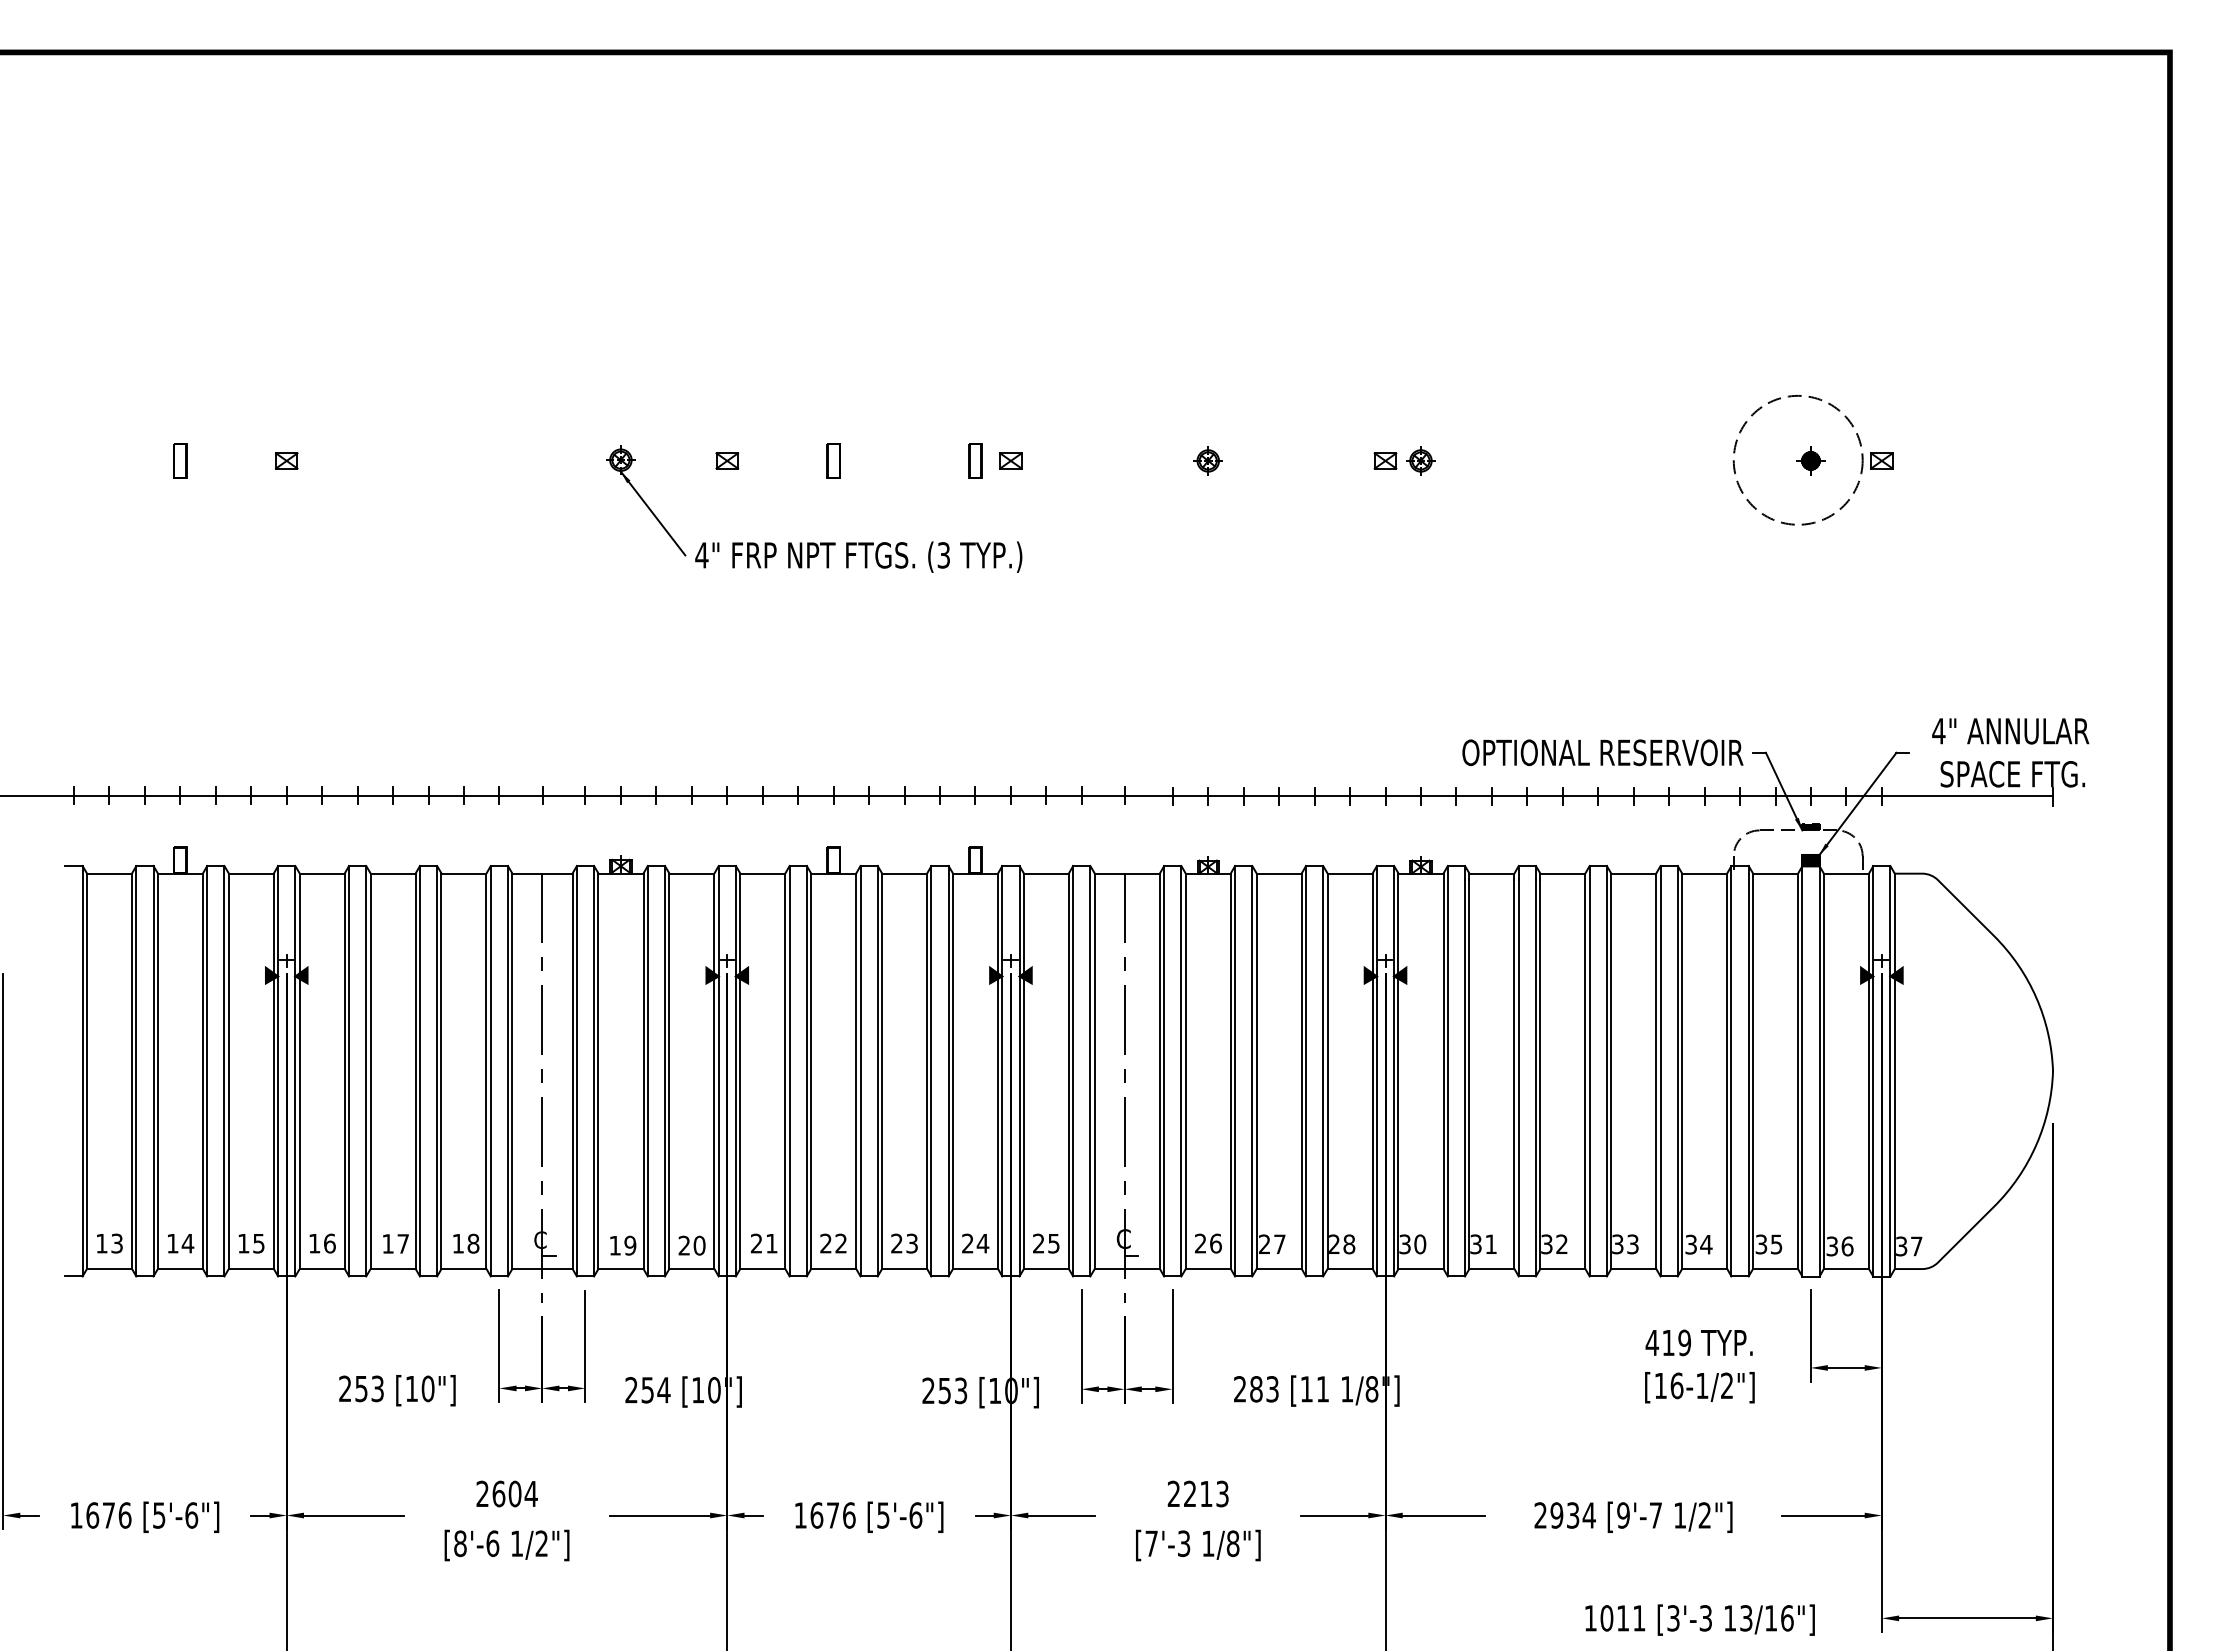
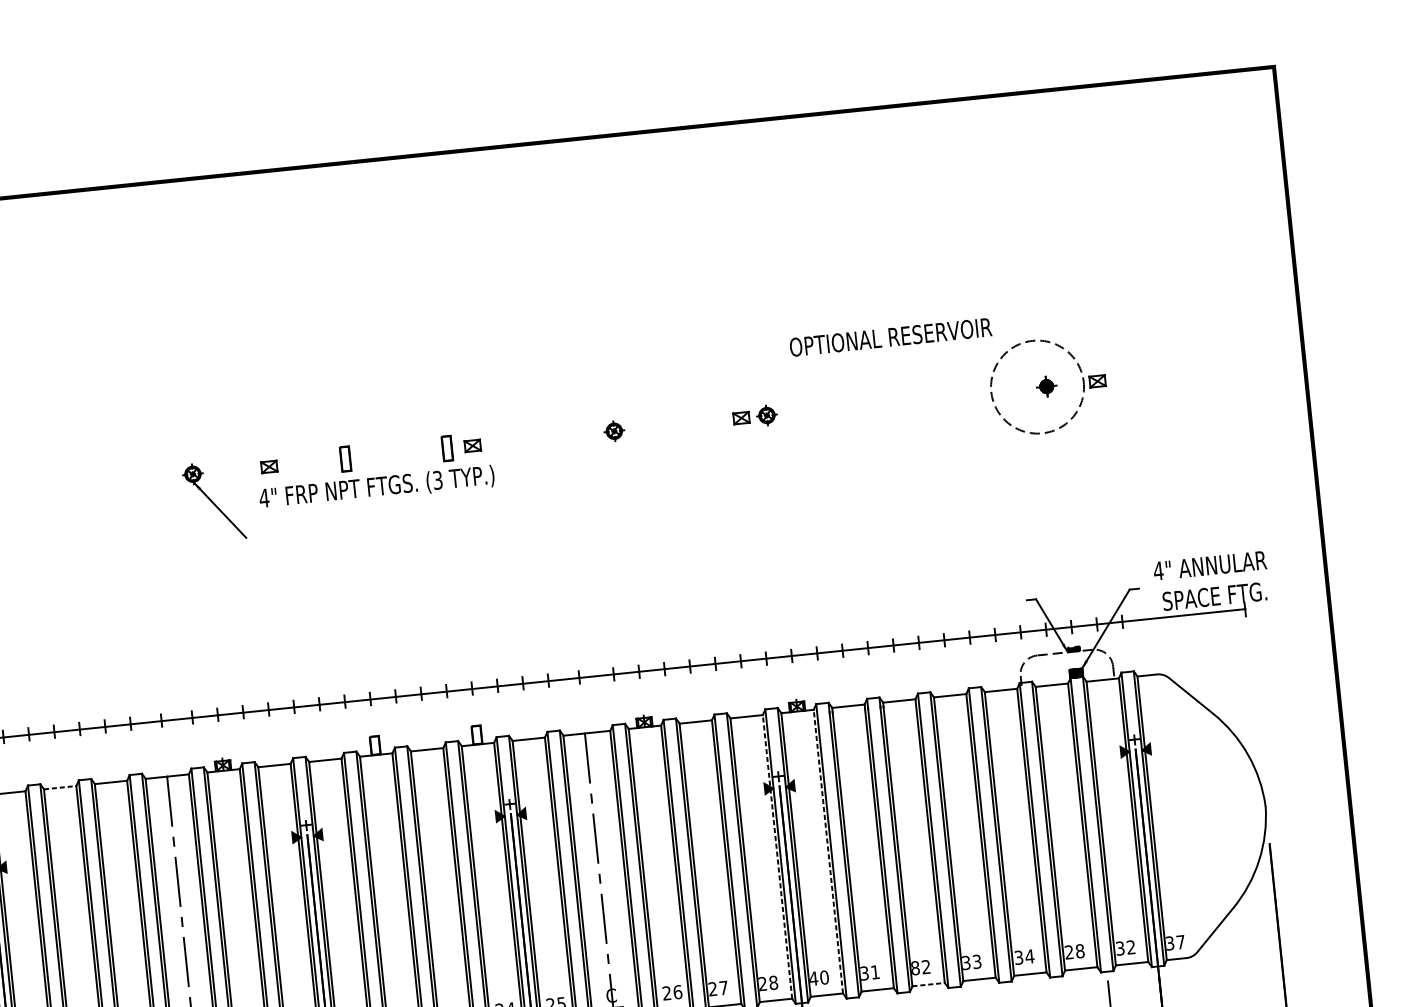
text: (858, 556) -> (376, 487), moved
text: (1602, 752) -> (890, 337), moved
line: (393, 873) -> (60, 787), solid -> dashed
line: (1372, 1071) -> (777, 857), solid -> dashed
line: (1443, 1071) -> (828, 851), solid -> dashed
text: (1405, 1244) -> (813, 978), 30 -> 40
text: (1546, 1244) -> (915, 968), 32 -> 82
text: (1768, 1244) -> (1074, 951), 35 -> 28
text: (1847, 1246) -> (1131, 947), 36 -> 32
line: (1562, 1268) -> (928, 984), solid -> dashed

